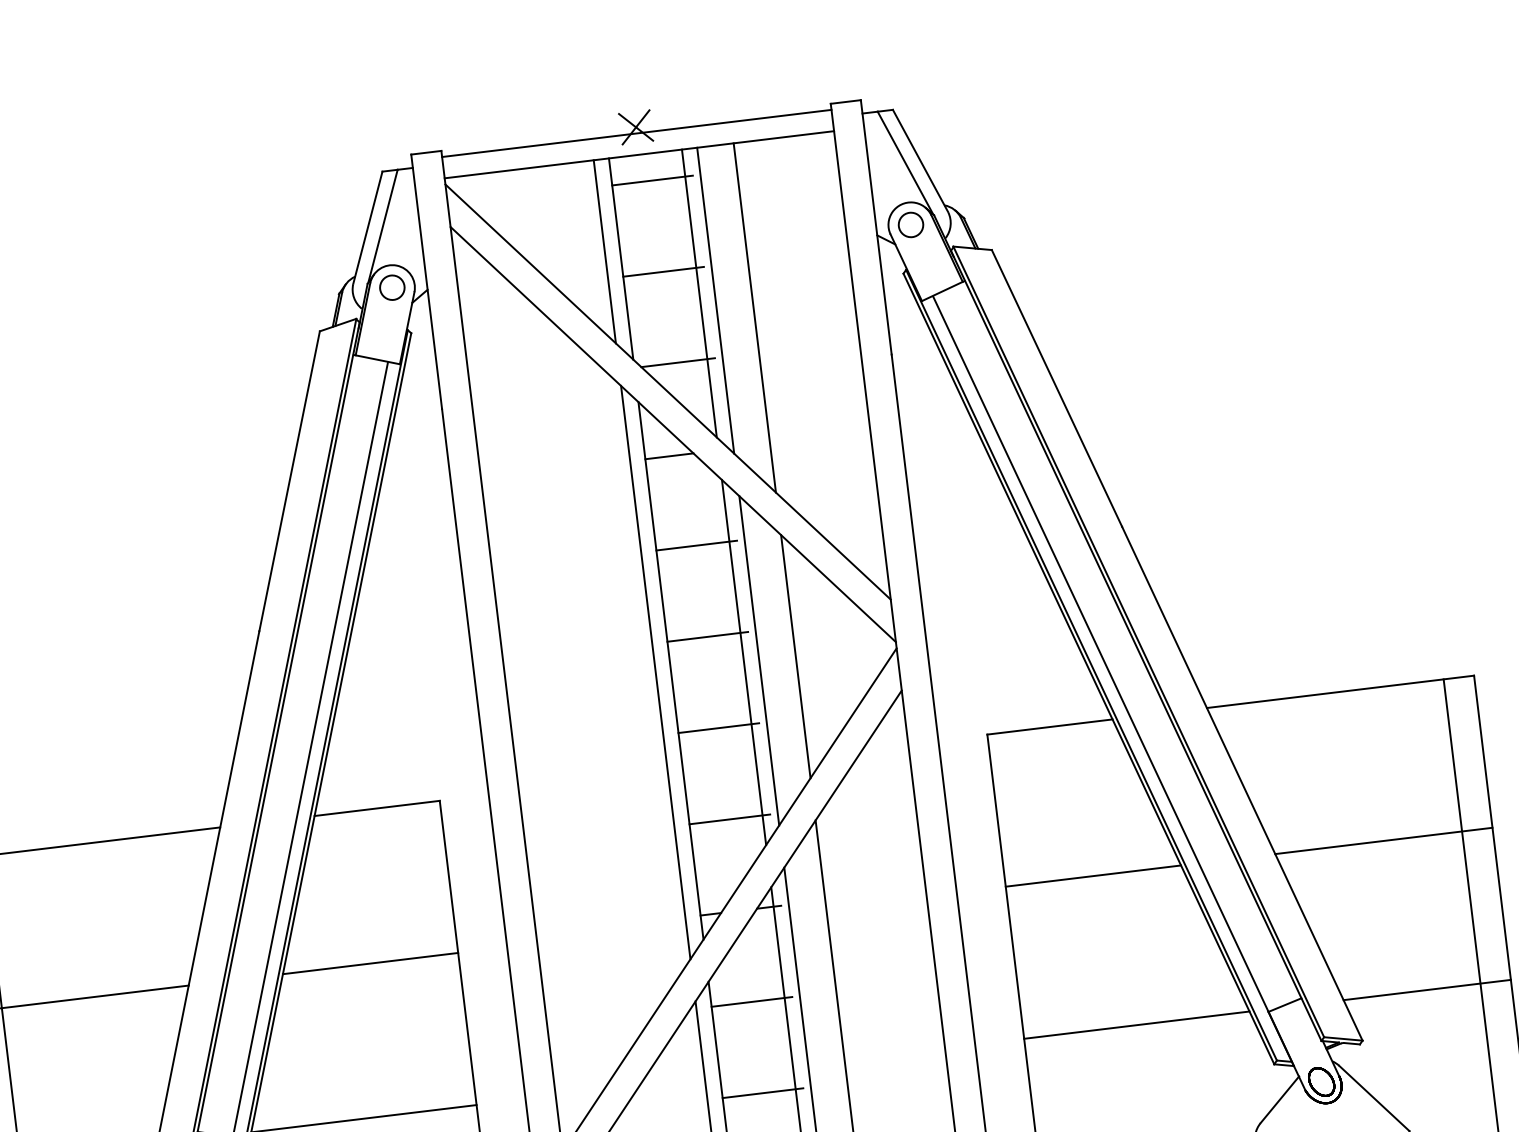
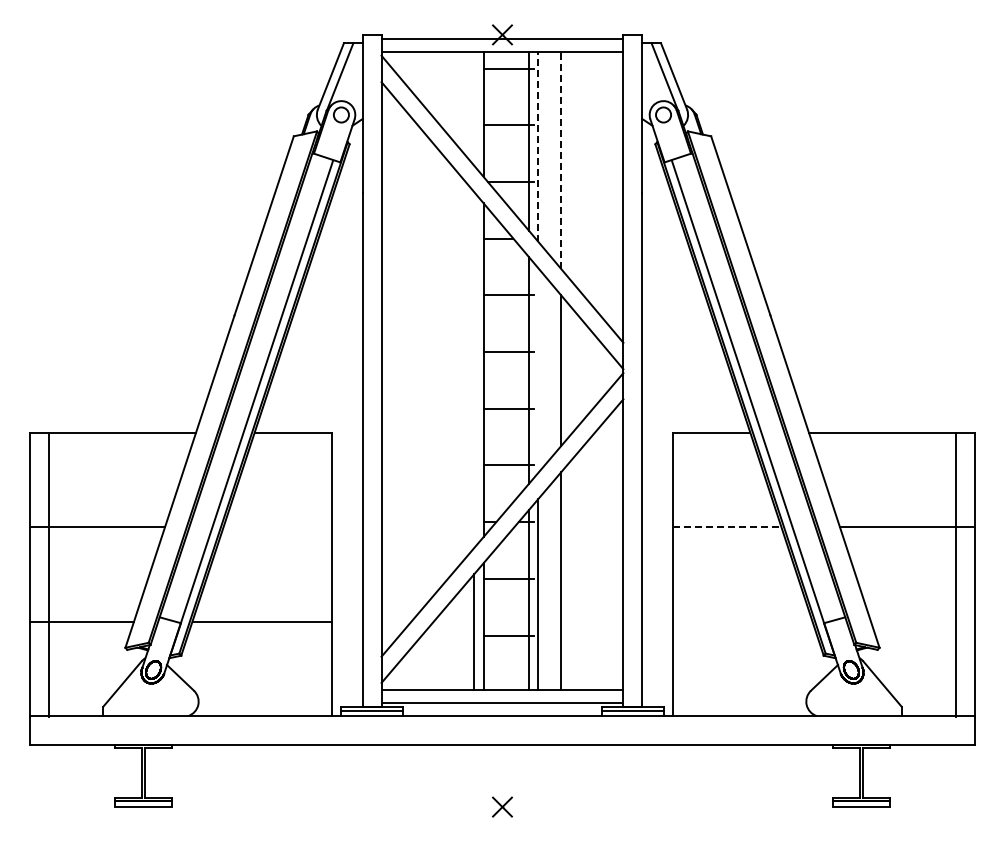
line: (605, 251) -> (474, 108), removed
line: (715, 300) -> (538, 146), solid -> dashed
line: (755, 316) -> (561, 159), solid -> dashed
line: (759, 660) -> (538, 370), removed
line: (656, 673) -> (474, 370), removed
line: (1094, 876) -> (727, 527), solid -> dashed
line: (369, 964) -> (277, 527), removed
line: (1426, 989) -> (922, 621), removed
line: (1136, 1025) -> (742, 621), removed

